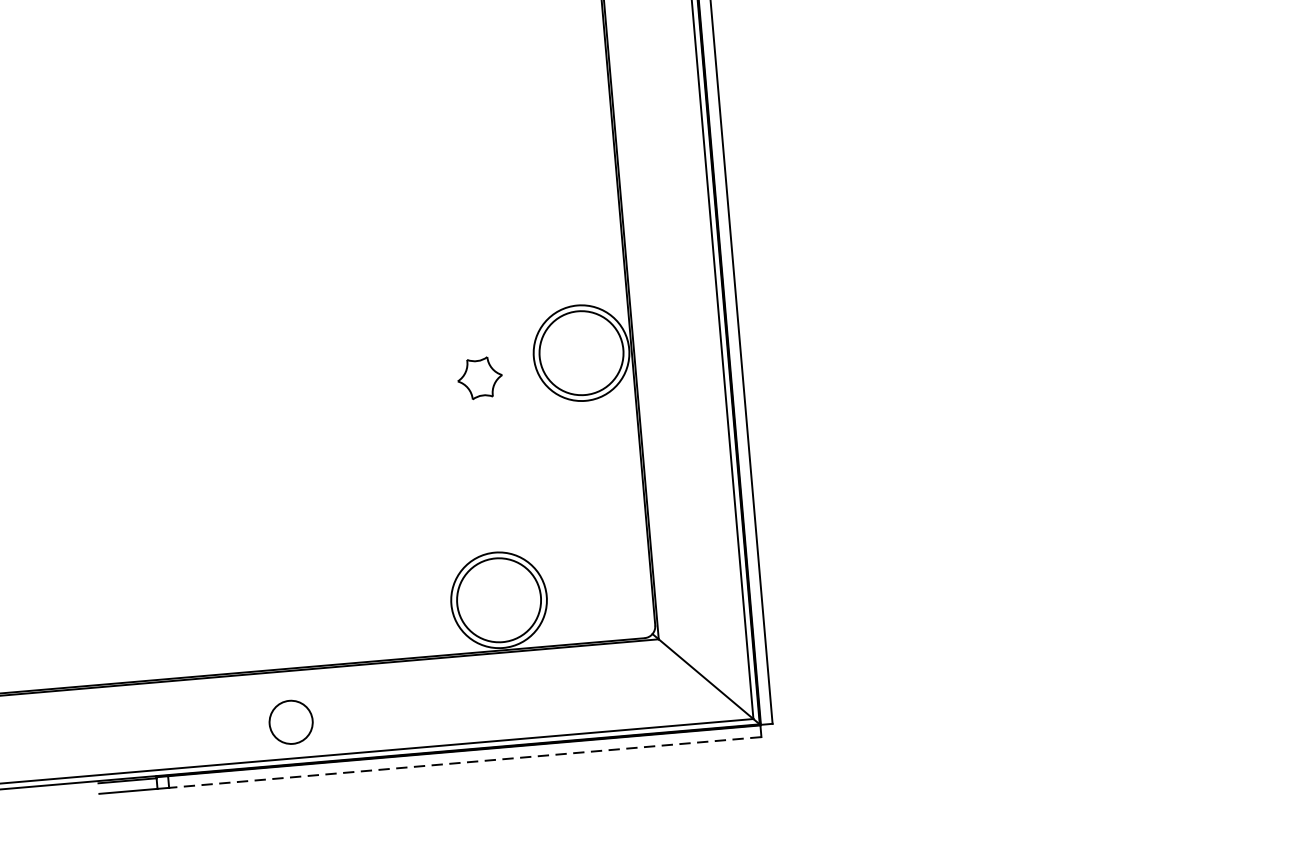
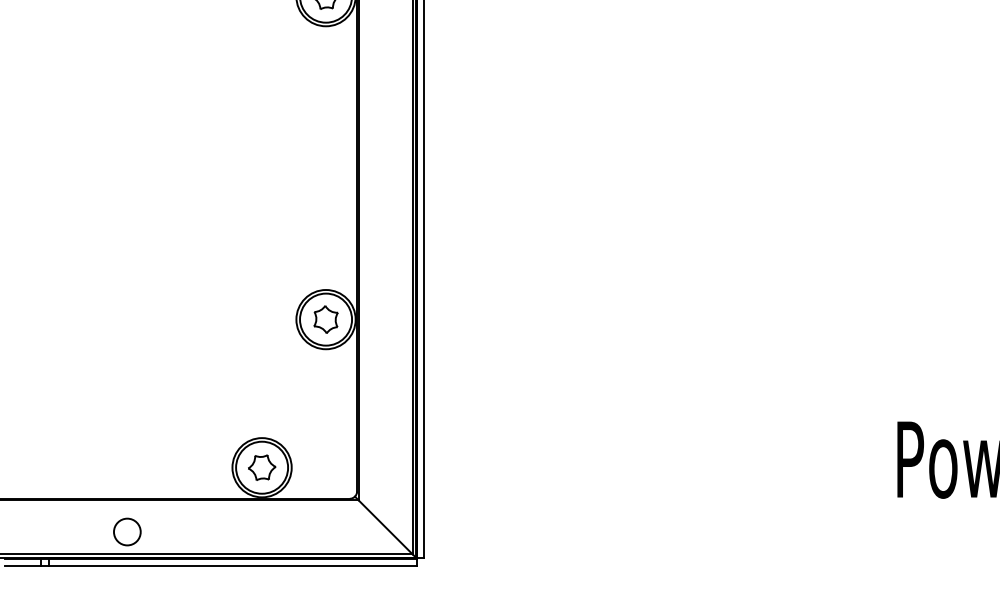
part: (580, 353) -> (325, 319), added
part: (480, 377) -> (262, 467), moved
line: (465, 763) -> (232, 566), dashed -> solid

